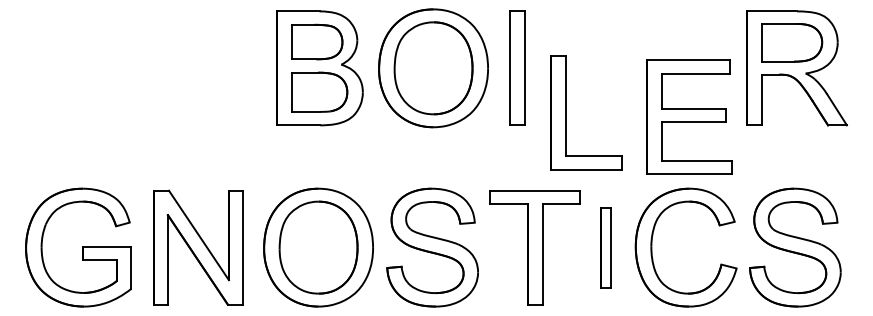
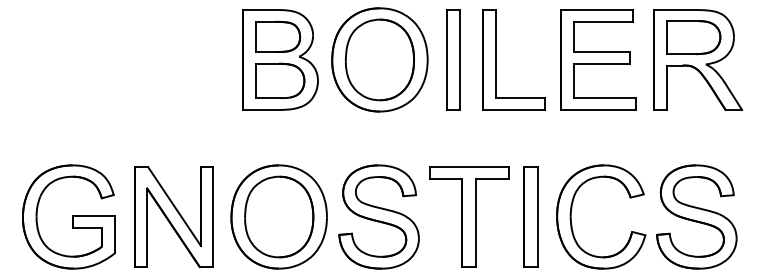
part: (566, 112) -> (496, 59), moved
part: (689, 116) -> (598, 59), moved
part: (605, 247) -> (530, 216), size x1.43

